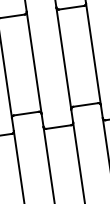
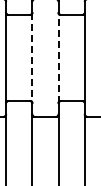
line: (63, 57) -> (58, 57), solid -> dashed
line: (34, 63) -> (32, 58), solid -> dashed

